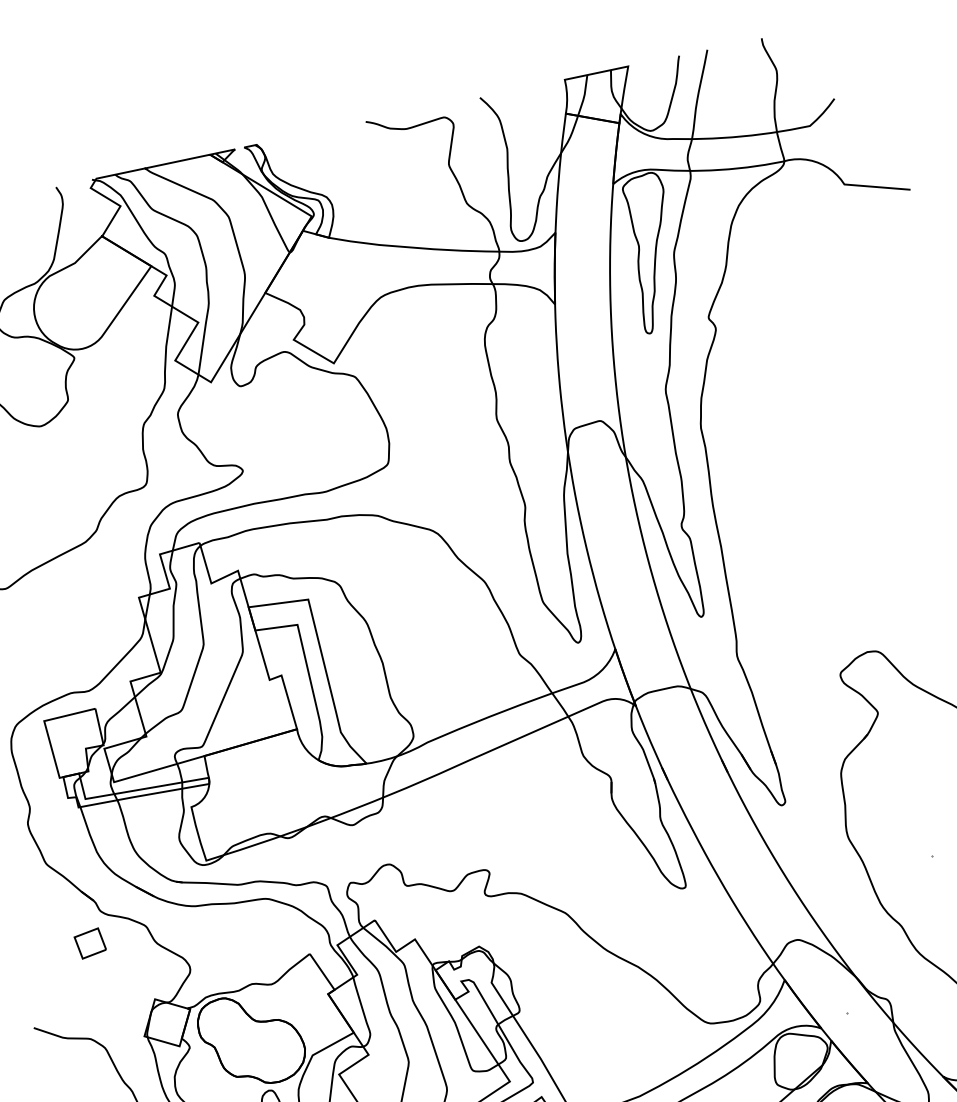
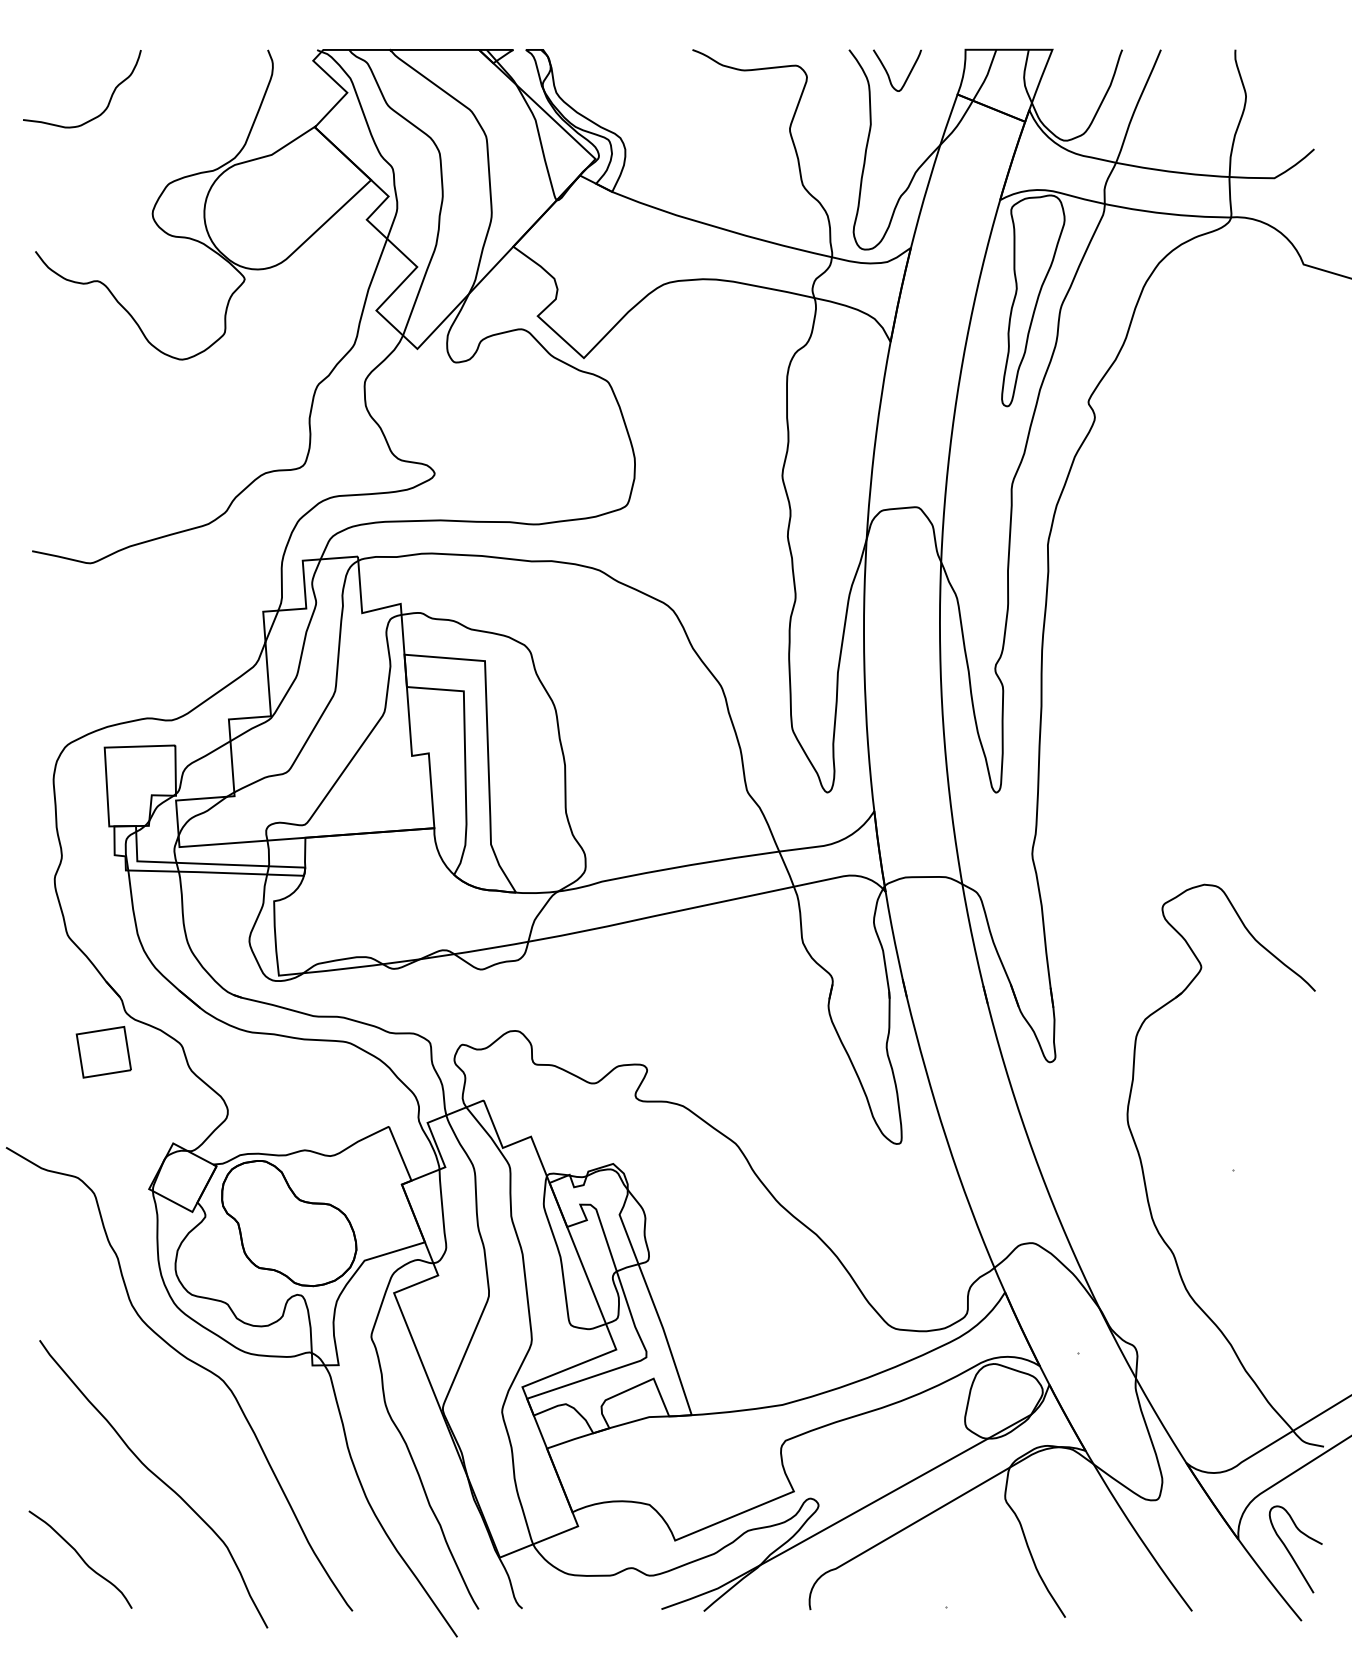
curve: (513, 110) -> (889, 75), added
part: (90, 943) -> (103, 1052), size x1.43

